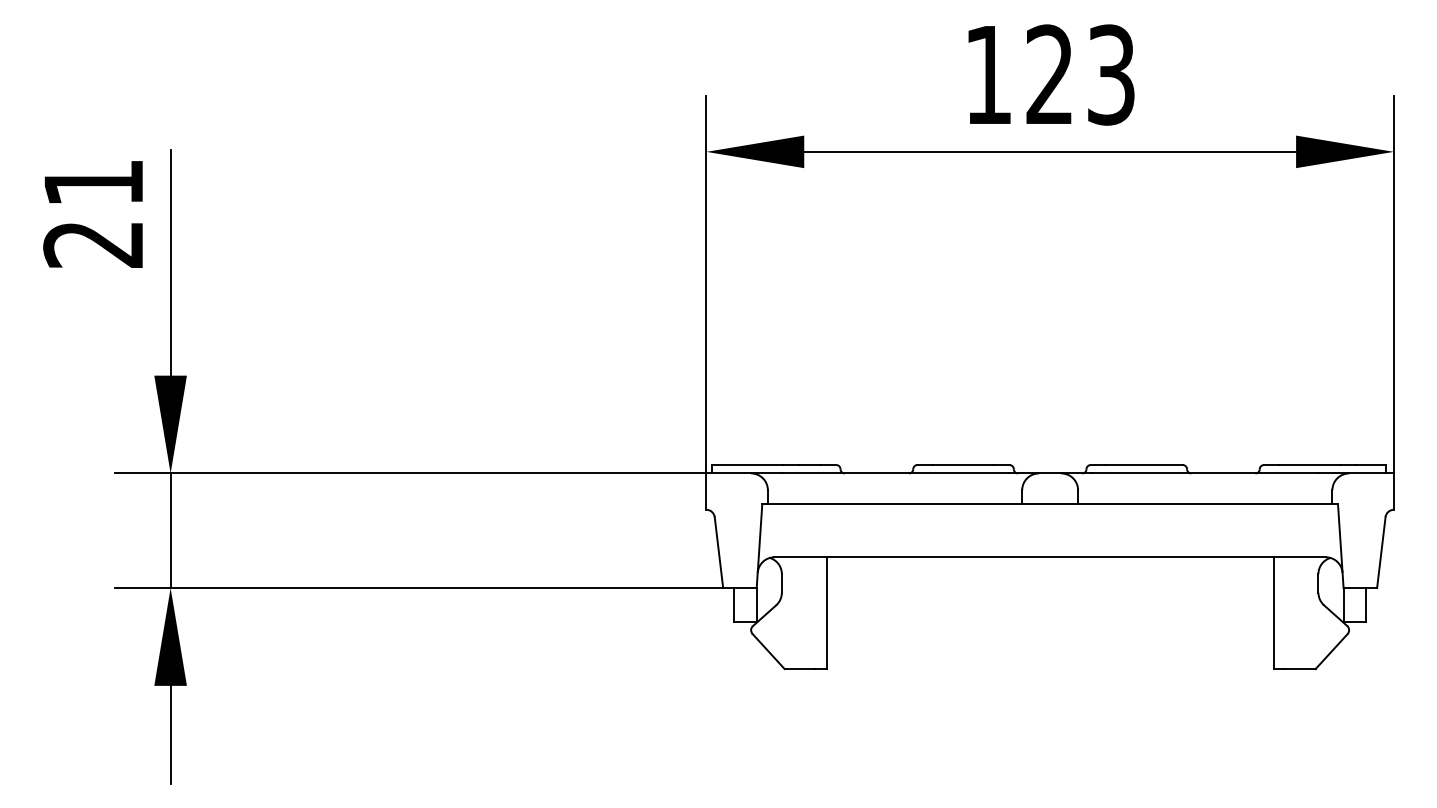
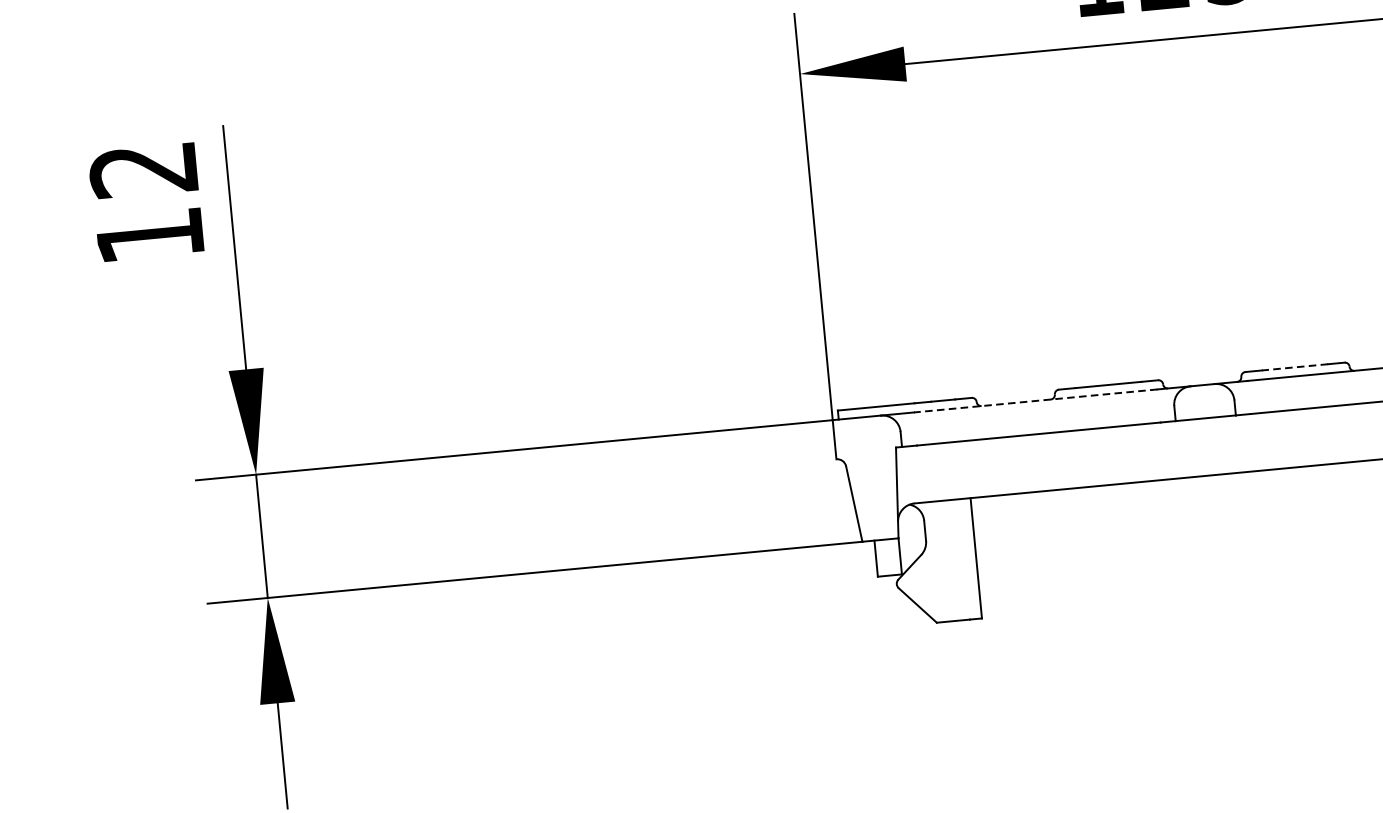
text: (92, 214) -> (145, 203), 21 -> 12
line: (1136, 465) -> (1294, 367), solid -> dashed
line: (894, 473) -> (1035, 401), solid -> dashed

